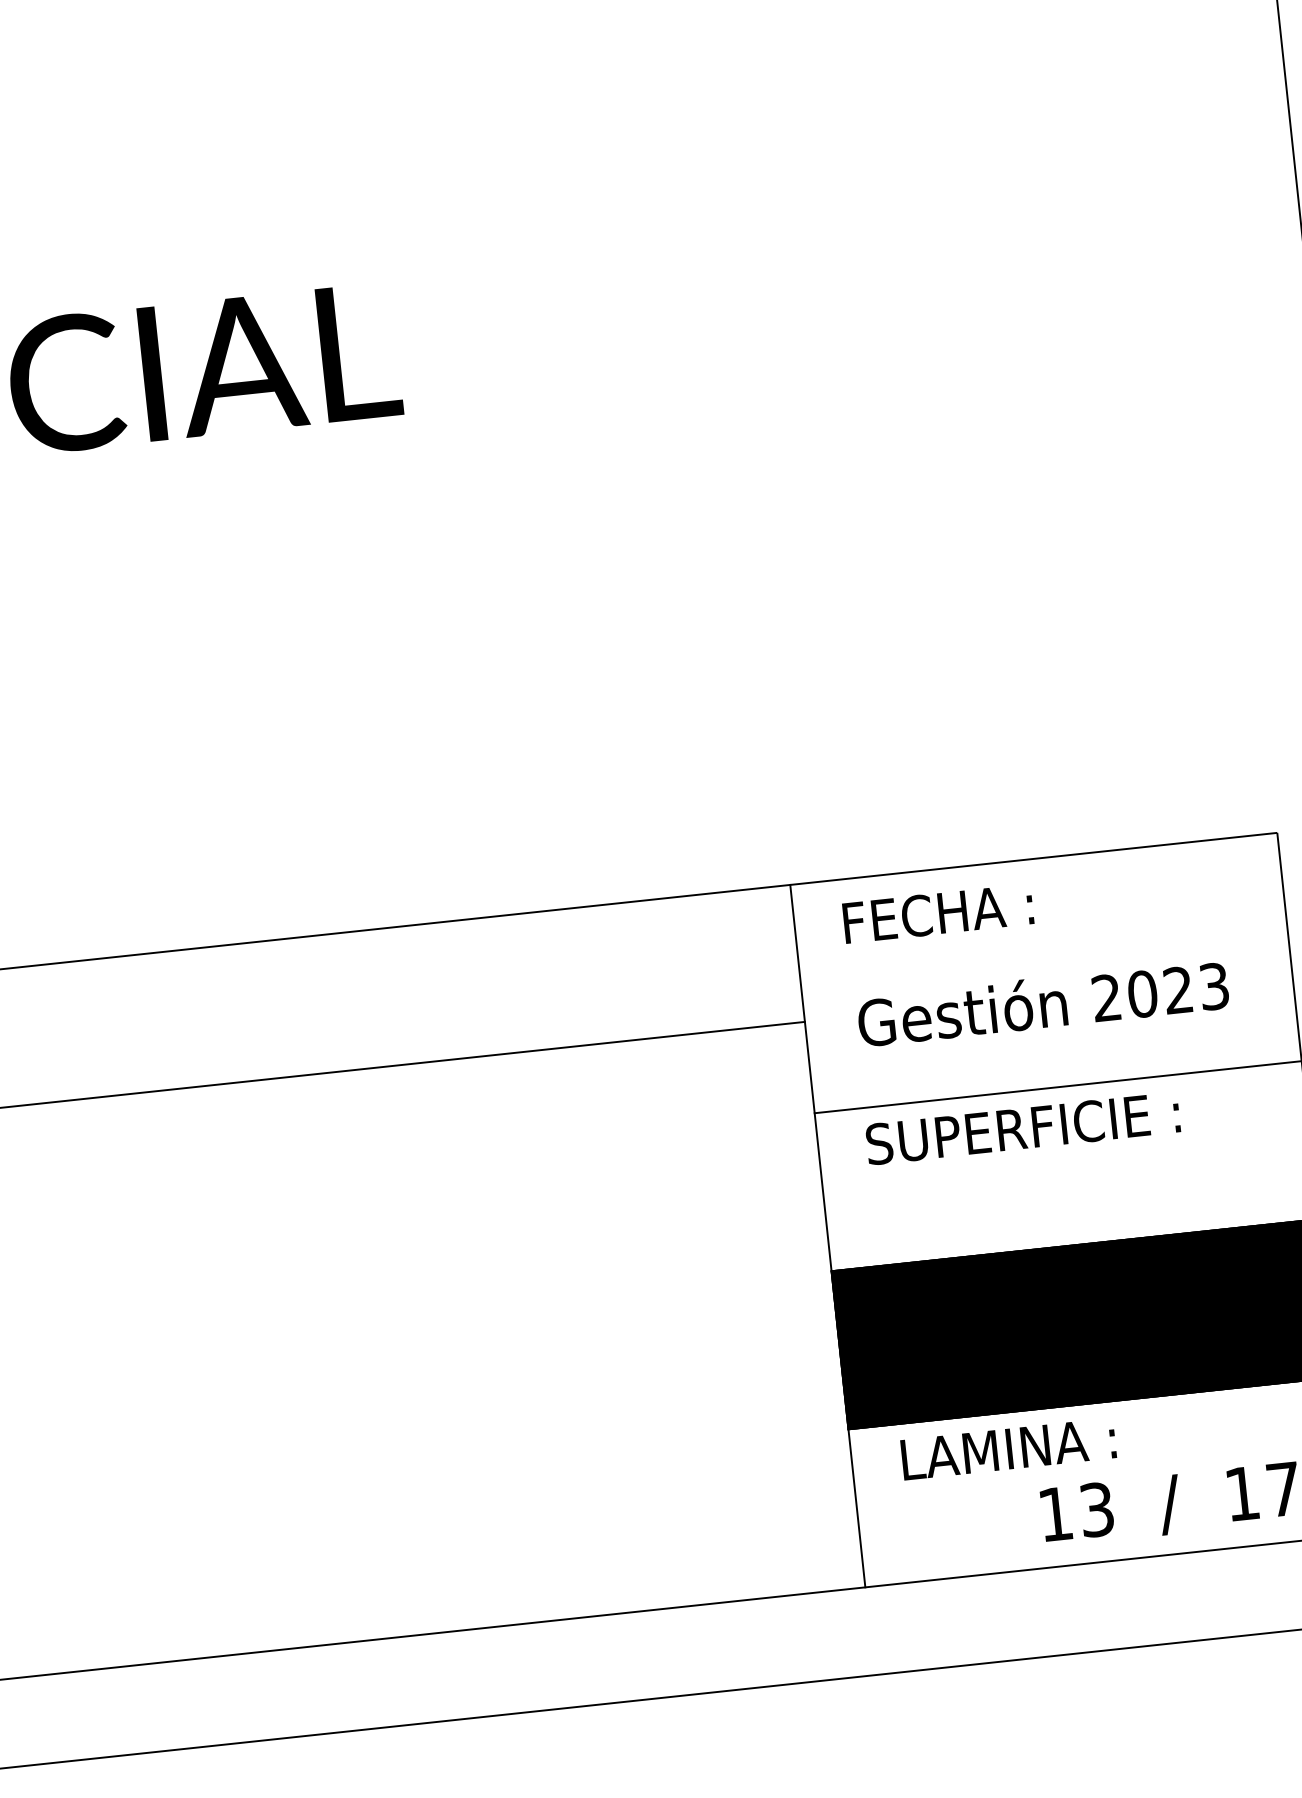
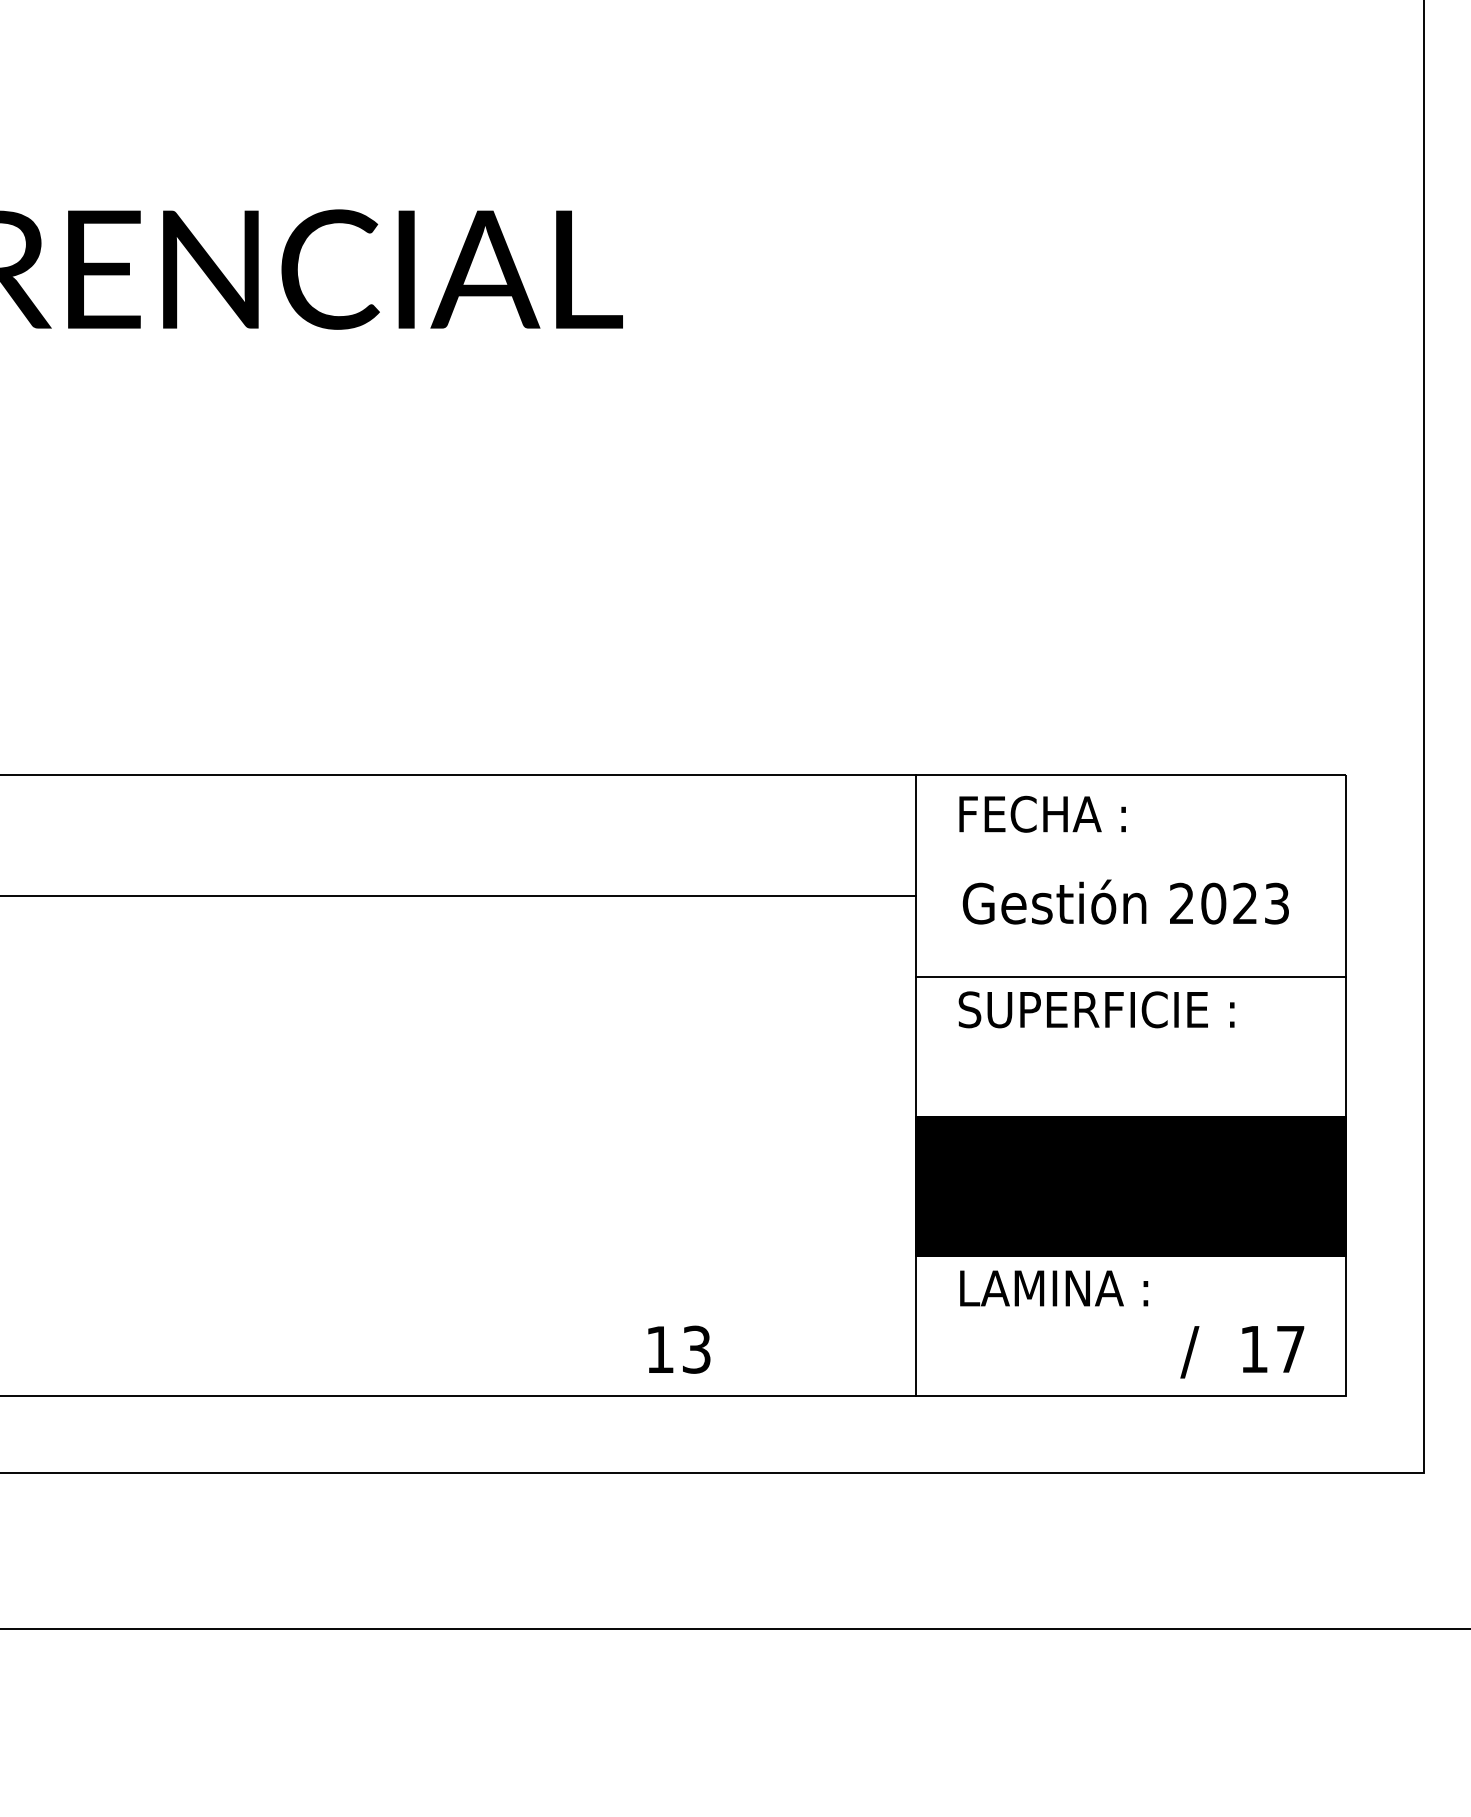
text: (1077, 1511) -> (679, 1349), moved

